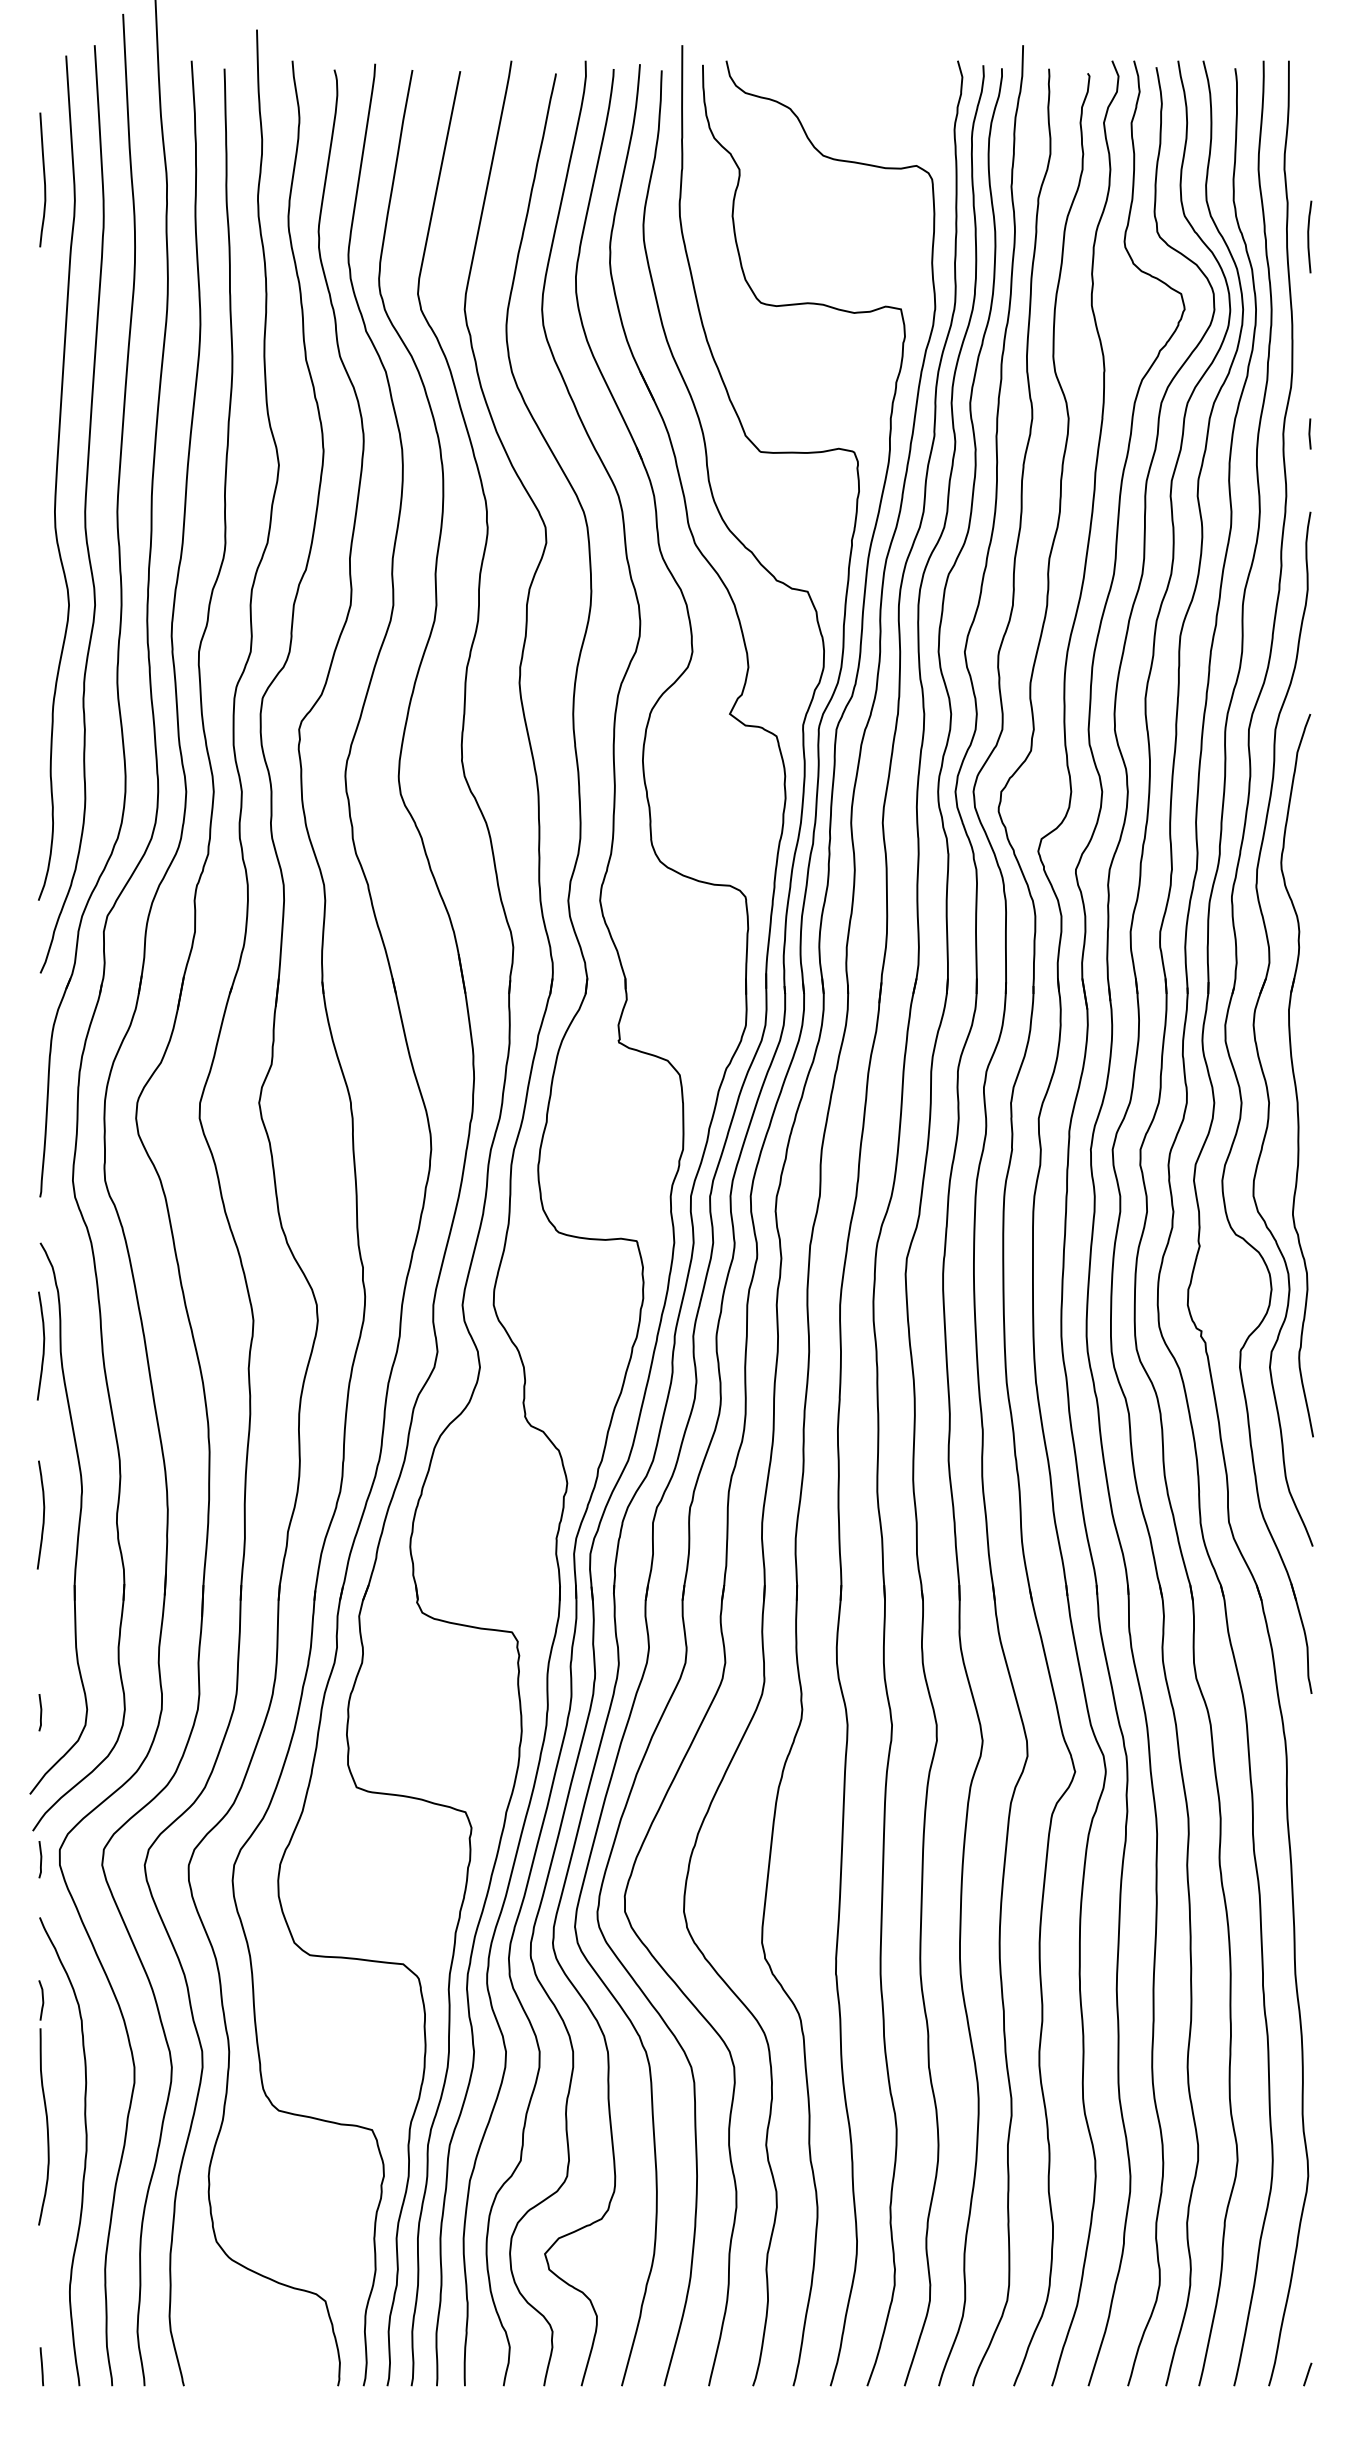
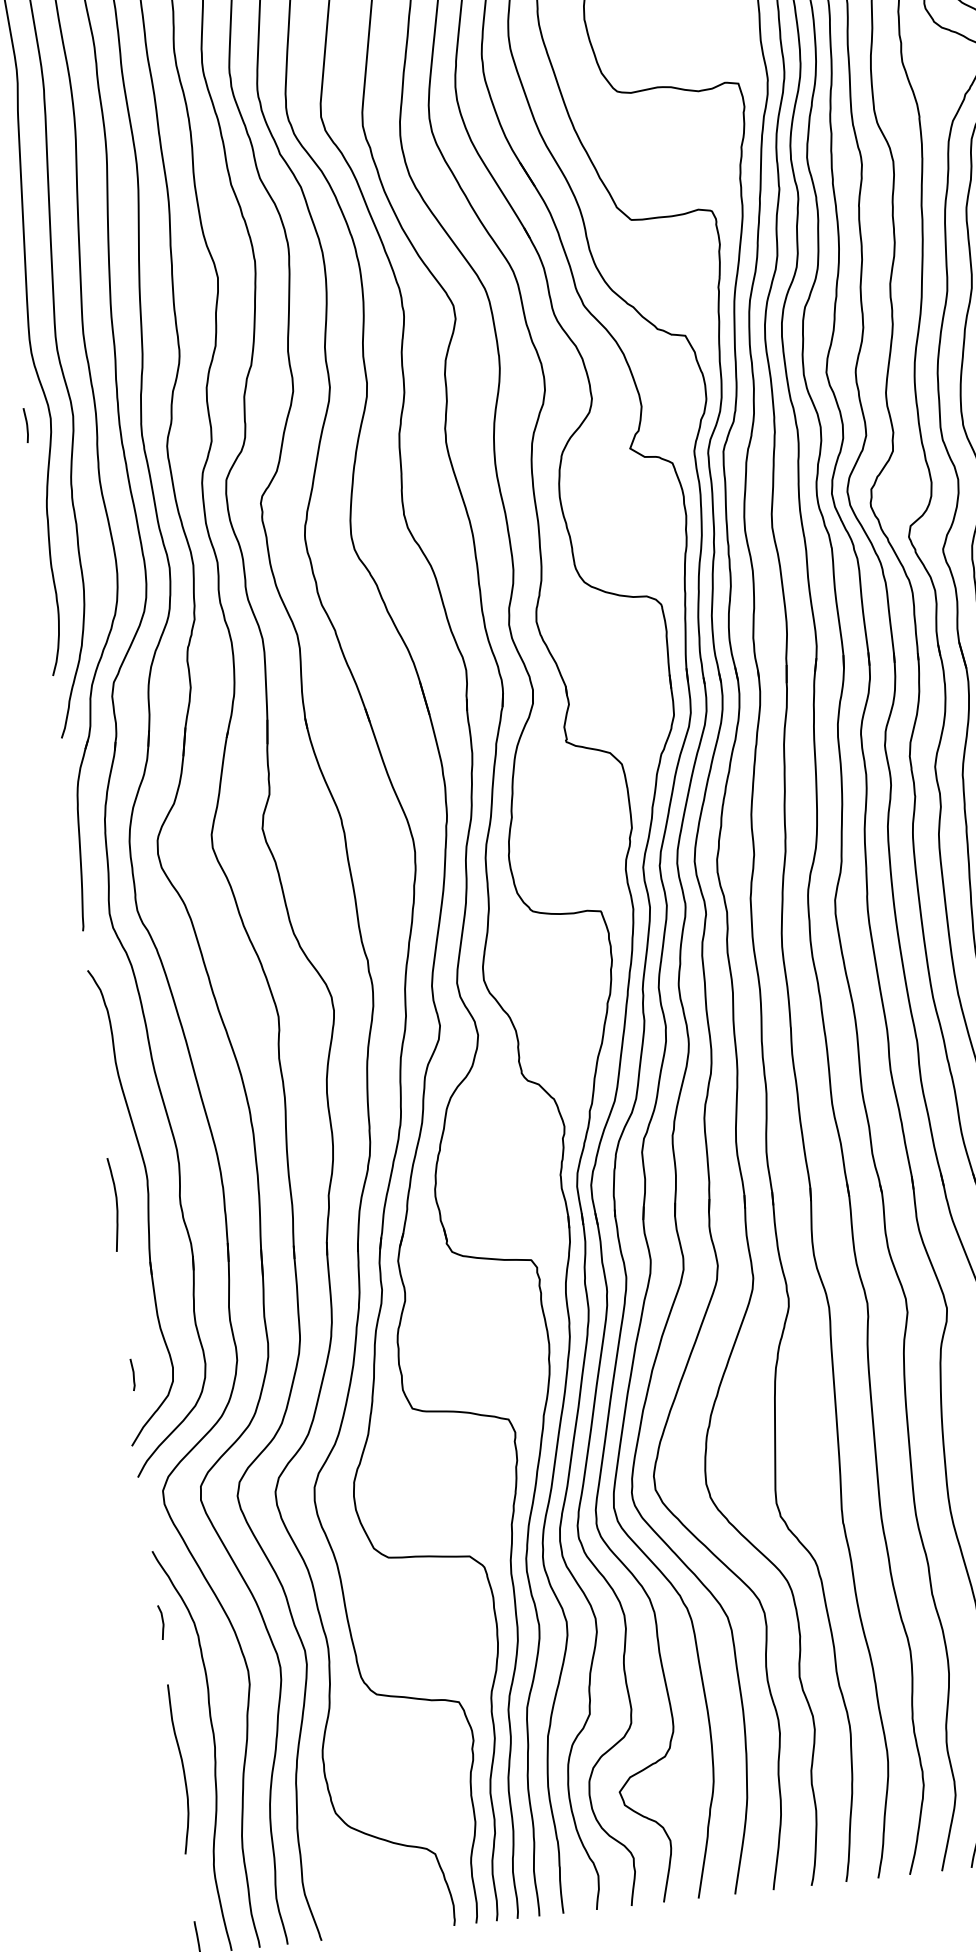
line: (40, 609) -> (26, 425), added
curve: (43, 1345) -> (100, 1058), removed
line: (40, 1859) -> (147, 1501), removed
curve: (46, 2126) -> (182, 1768), moved

